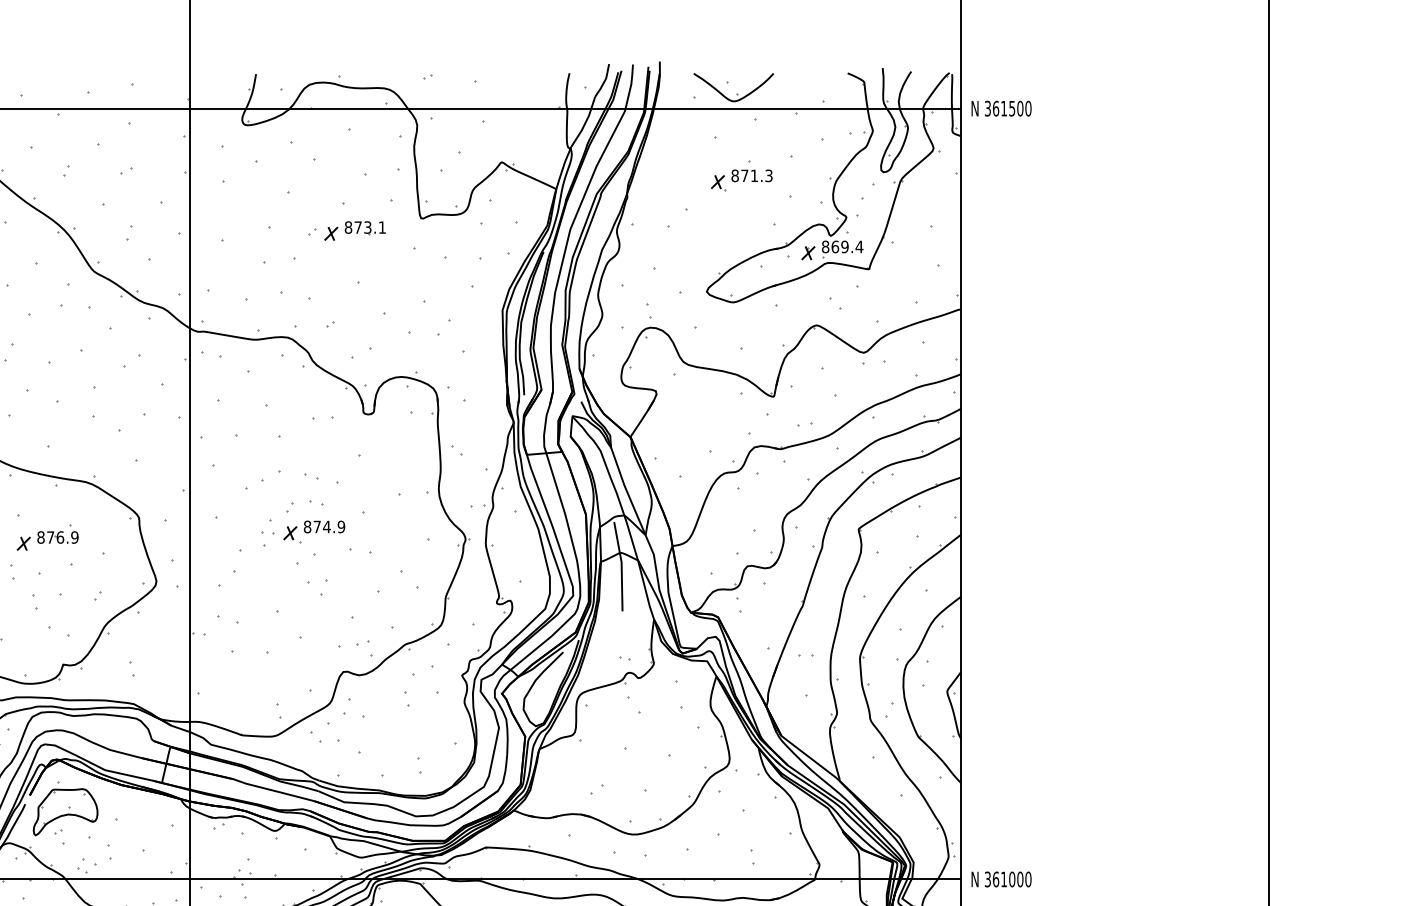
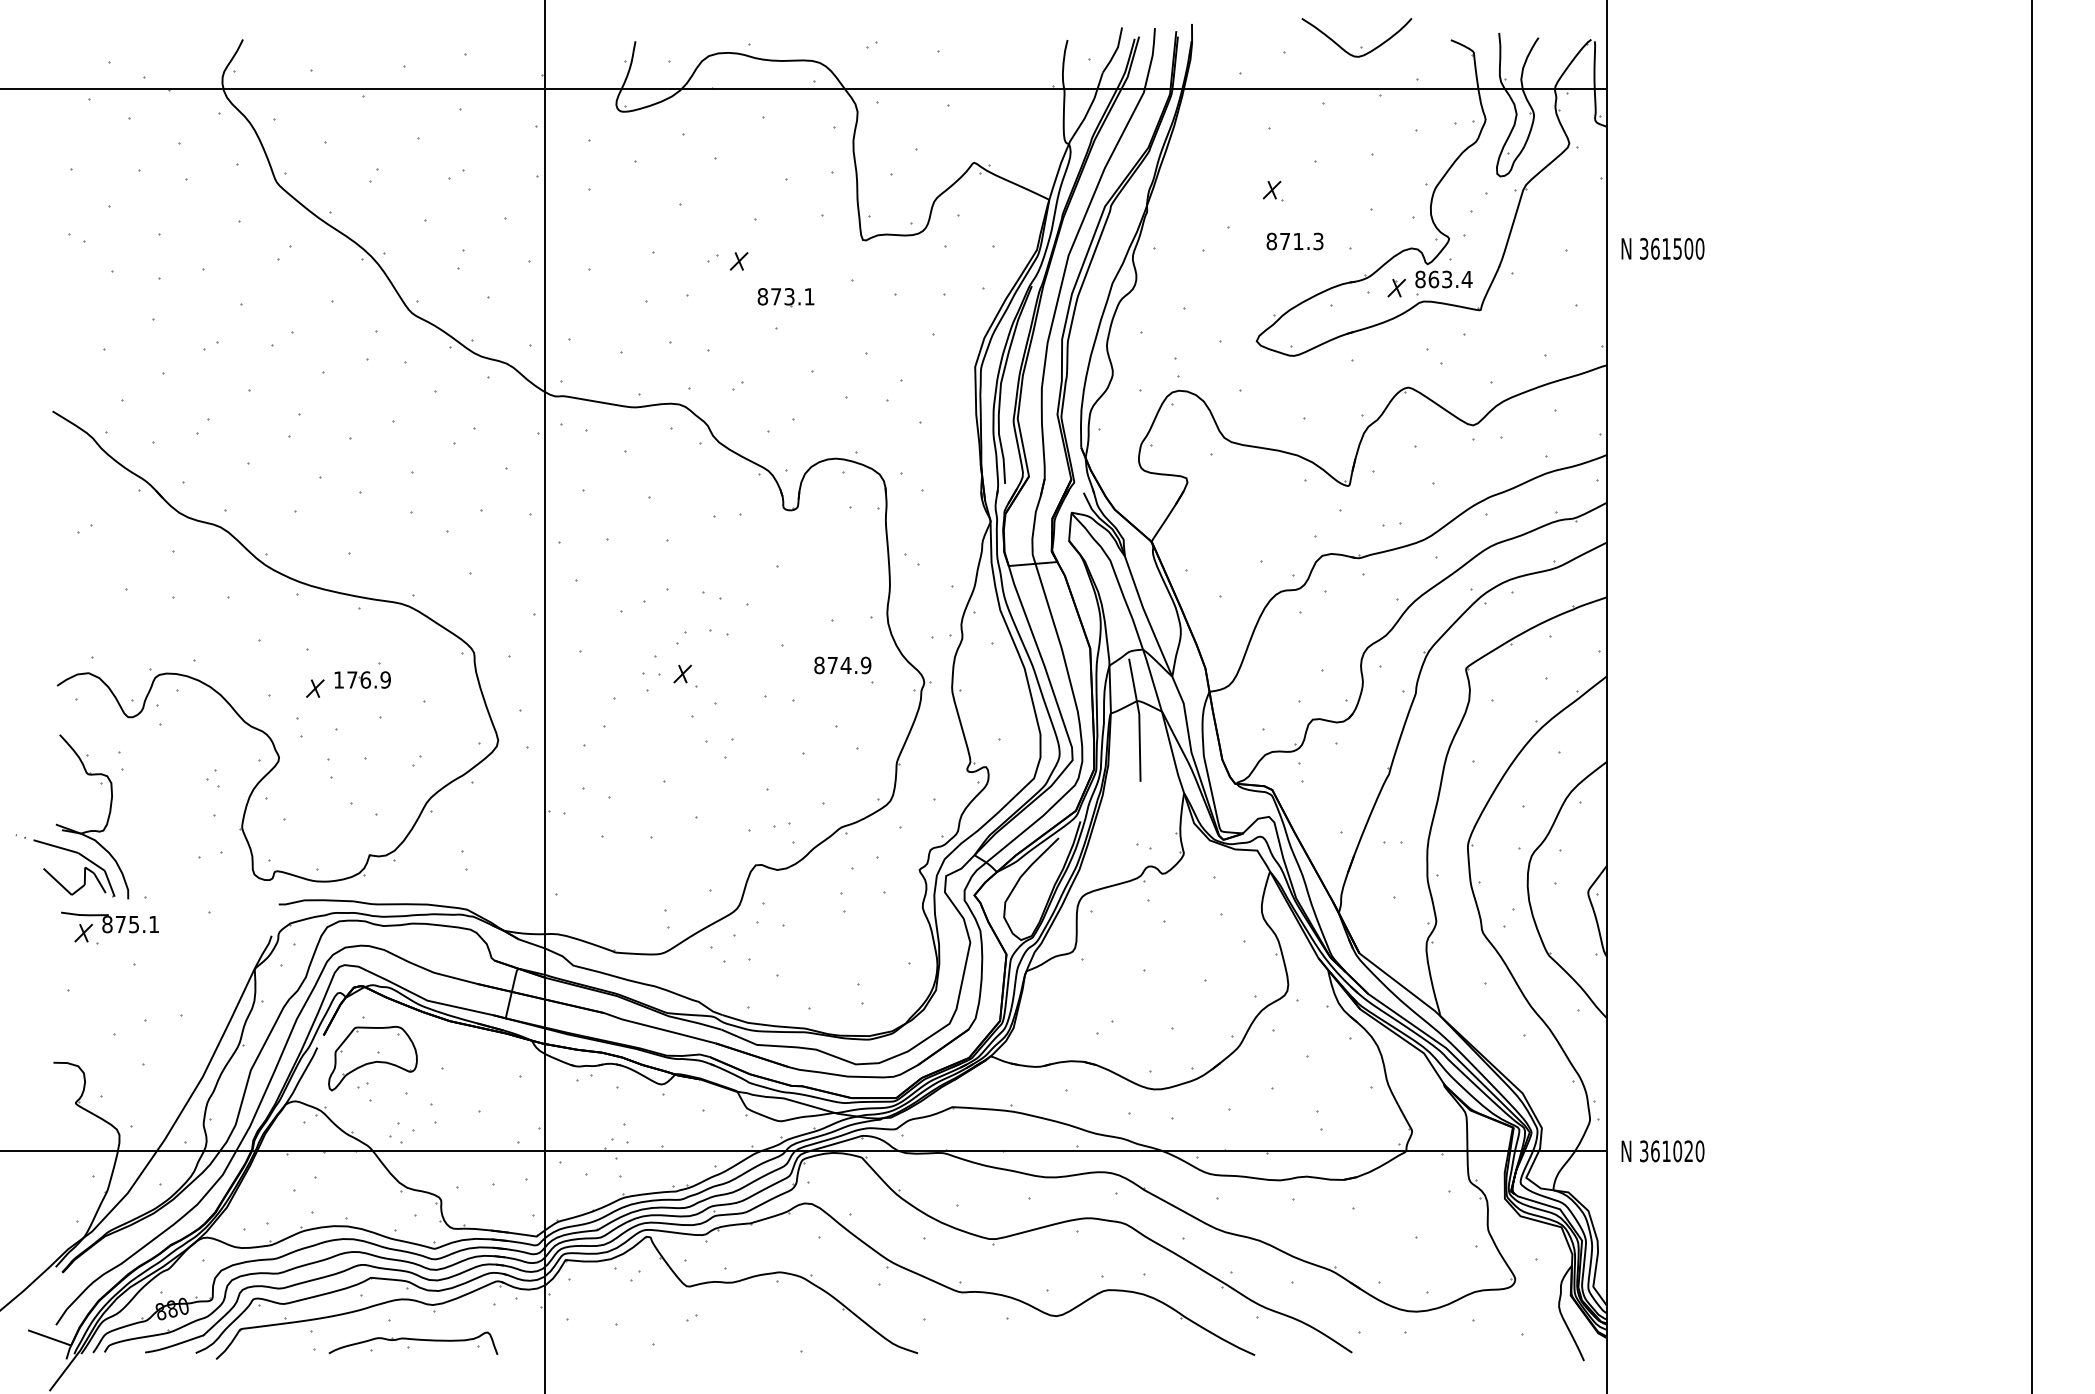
part: (737, 93) -> (1361, 46), moved
text: (1001, 108) -> (1662, 248), moved
text: (751, 175) -> (1294, 241), moved
part: (364, 228) -> (785, 297), moved
text: (845, 246) -> (1447, 279), 869.4 -> 863.4
text: (324, 527) -> (842, 665), moved
text: (40, 537) -> (338, 679), 876.9 -> 176.9
text: (1020, 879) -> (1688, 1151), 361000 -> 361020

